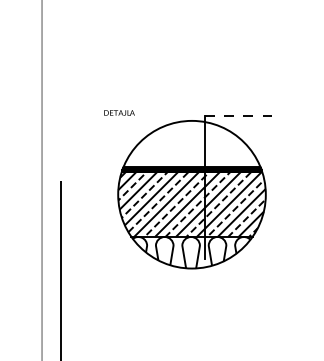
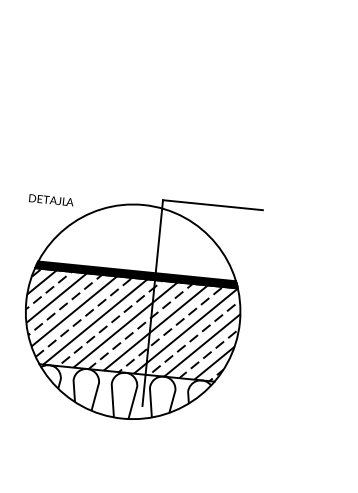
text: (119, 112) -> (51, 199), moved
line: (239, 116) -> (213, 205), dashed -> solid

